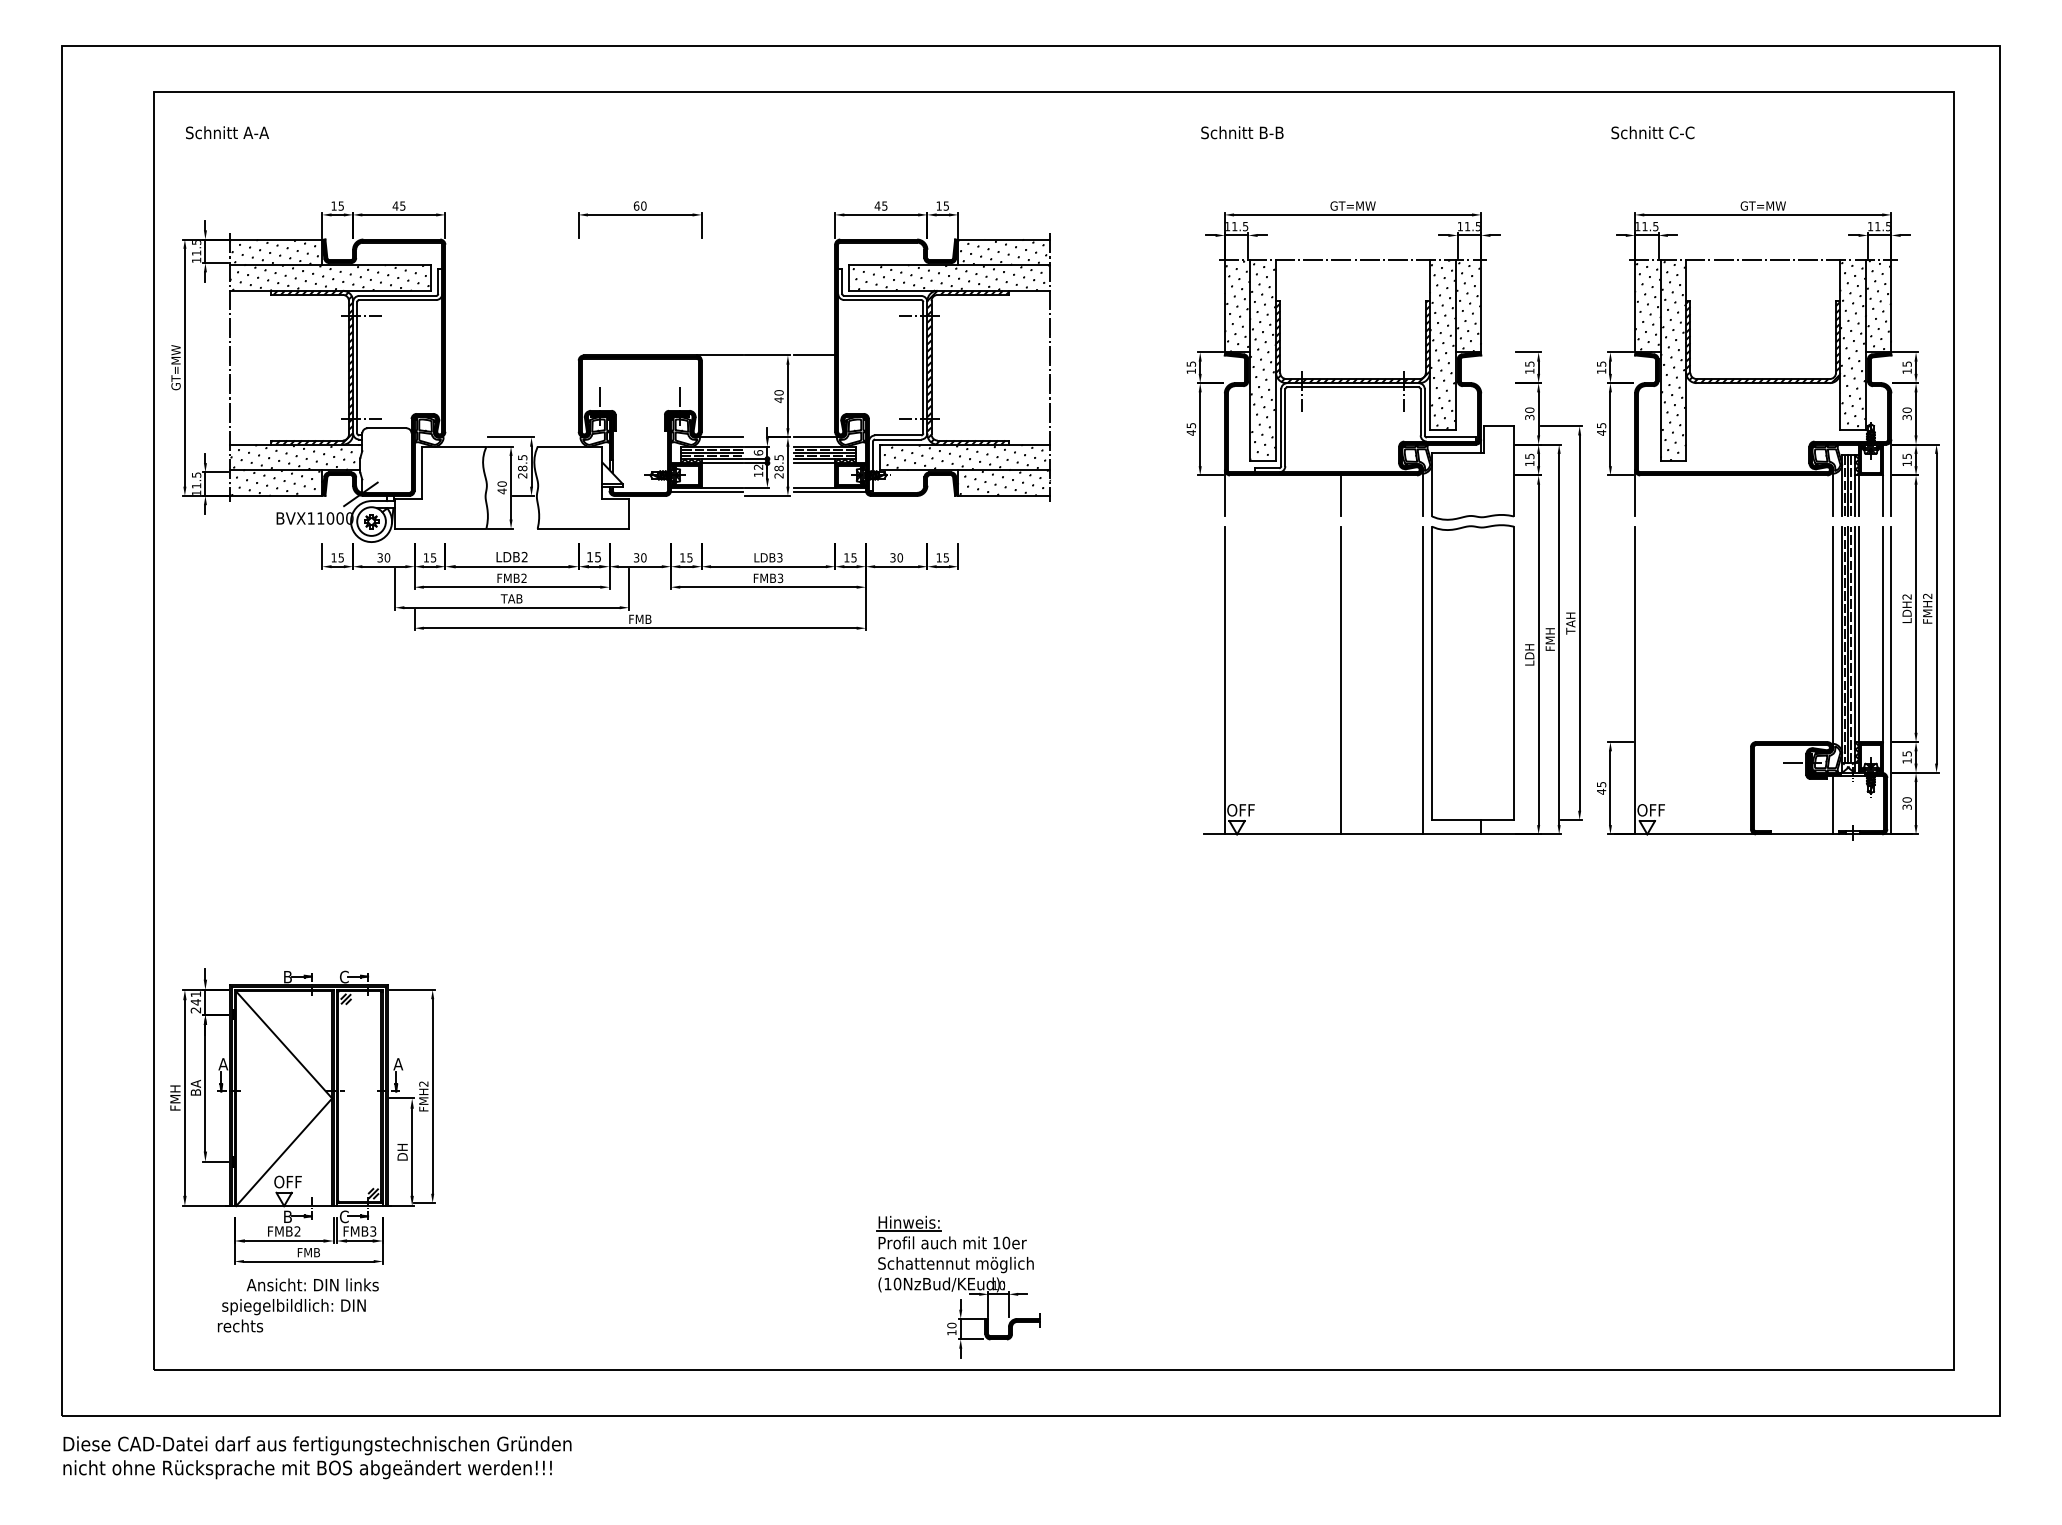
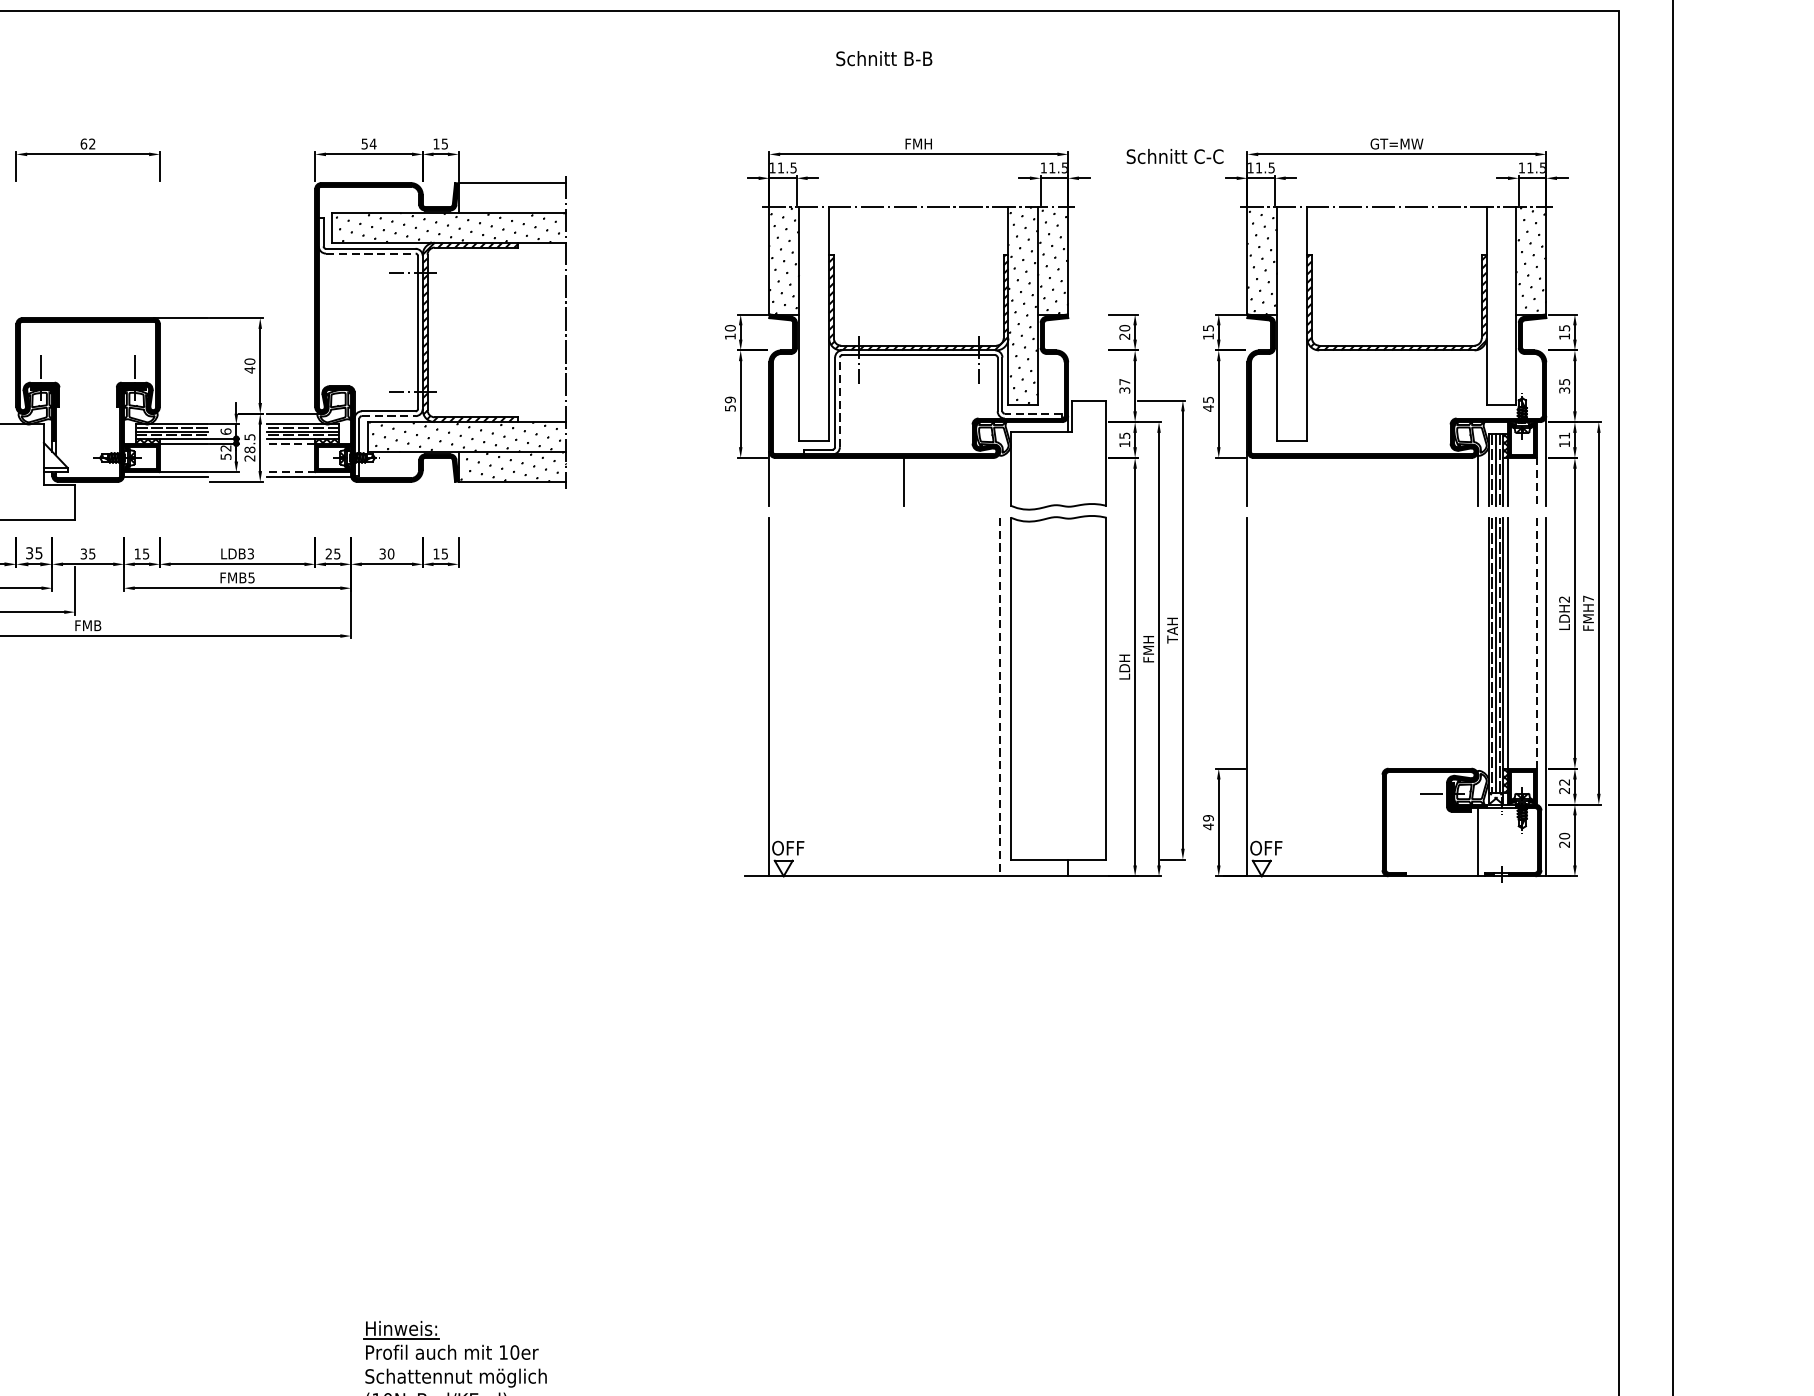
text: (1242, 132) -> (884, 58), moved
text: (1652, 132) -> (1174, 156), moved
text: (643, 205) -> (91, 143), 60 -> 62
text: (880, 205) -> (368, 143), 45 -> 54
text: (1352, 205) -> (918, 143), GT=MW -> FMH
hatch: (1003, 252) -> (511, 198), removed
line: (883, 300) -> (371, 254), solid -> dashed
hatch: (1852, 346) -> (1500, 307), removed
line: (814, 355) -> (291, 318), removed
hatch: (1263, 359) -> (814, 322), removed
hatch: (1673, 360) -> (1292, 324), removed
text: (1191, 363) -> (730, 327), 15 -> 10
text: (1529, 367) -> (1124, 332), 15 -> 20
text: (1529, 410) -> (1124, 382), 30 -> 37
text: (1906, 410) -> (1563, 382), 30 -> 35
line: (1285, 427) -> (840, 402), solid -> dashed
text: (1191, 428) -> (730, 403), 45 -> 59
line: (719, 437) -> (180, 413), removed
line: (1451, 437) -> (1033, 413), solid -> dashed
line: (898, 439) -> (389, 416), solid -> dashed
text: (1906, 456) -> (1563, 435), 15 -> 11
line: (814, 463) -> (291, 444), solid -> dashed
text: (758, 474) -> (225, 456), 12 -> 52
line: (814, 487) -> (291, 472), solid -> dashed
line: (1422, 493) -> (999, 479), removed
line: (1883, 495) -> (1537, 481), solid -> dashed
text: (589, 557) -> (28, 553), 15 -> 35
text: (643, 557) -> (91, 553), 30 -> 35
text: (846, 557) -> (328, 553), 15 -> 25
text: (780, 577) -> (251, 576), FMB3 -> FMB5
text: (1927, 595) -> (1588, 597), FMH2 -> FMH7
line: (1883, 634) -> (1537, 643), solid -> dashed
line: (1832, 636) -> (1477, 645), removed
line: (1340, 680) -> (904, 696), removed
line: (1422, 680) -> (999, 696), solid -> dashed
text: (1906, 757) -> (1563, 786), 15 -> 22
text: (1600, 784) -> (1207, 818), 45 -> 49
text: (1907, 806) -> (1564, 843), 30 -> 20

